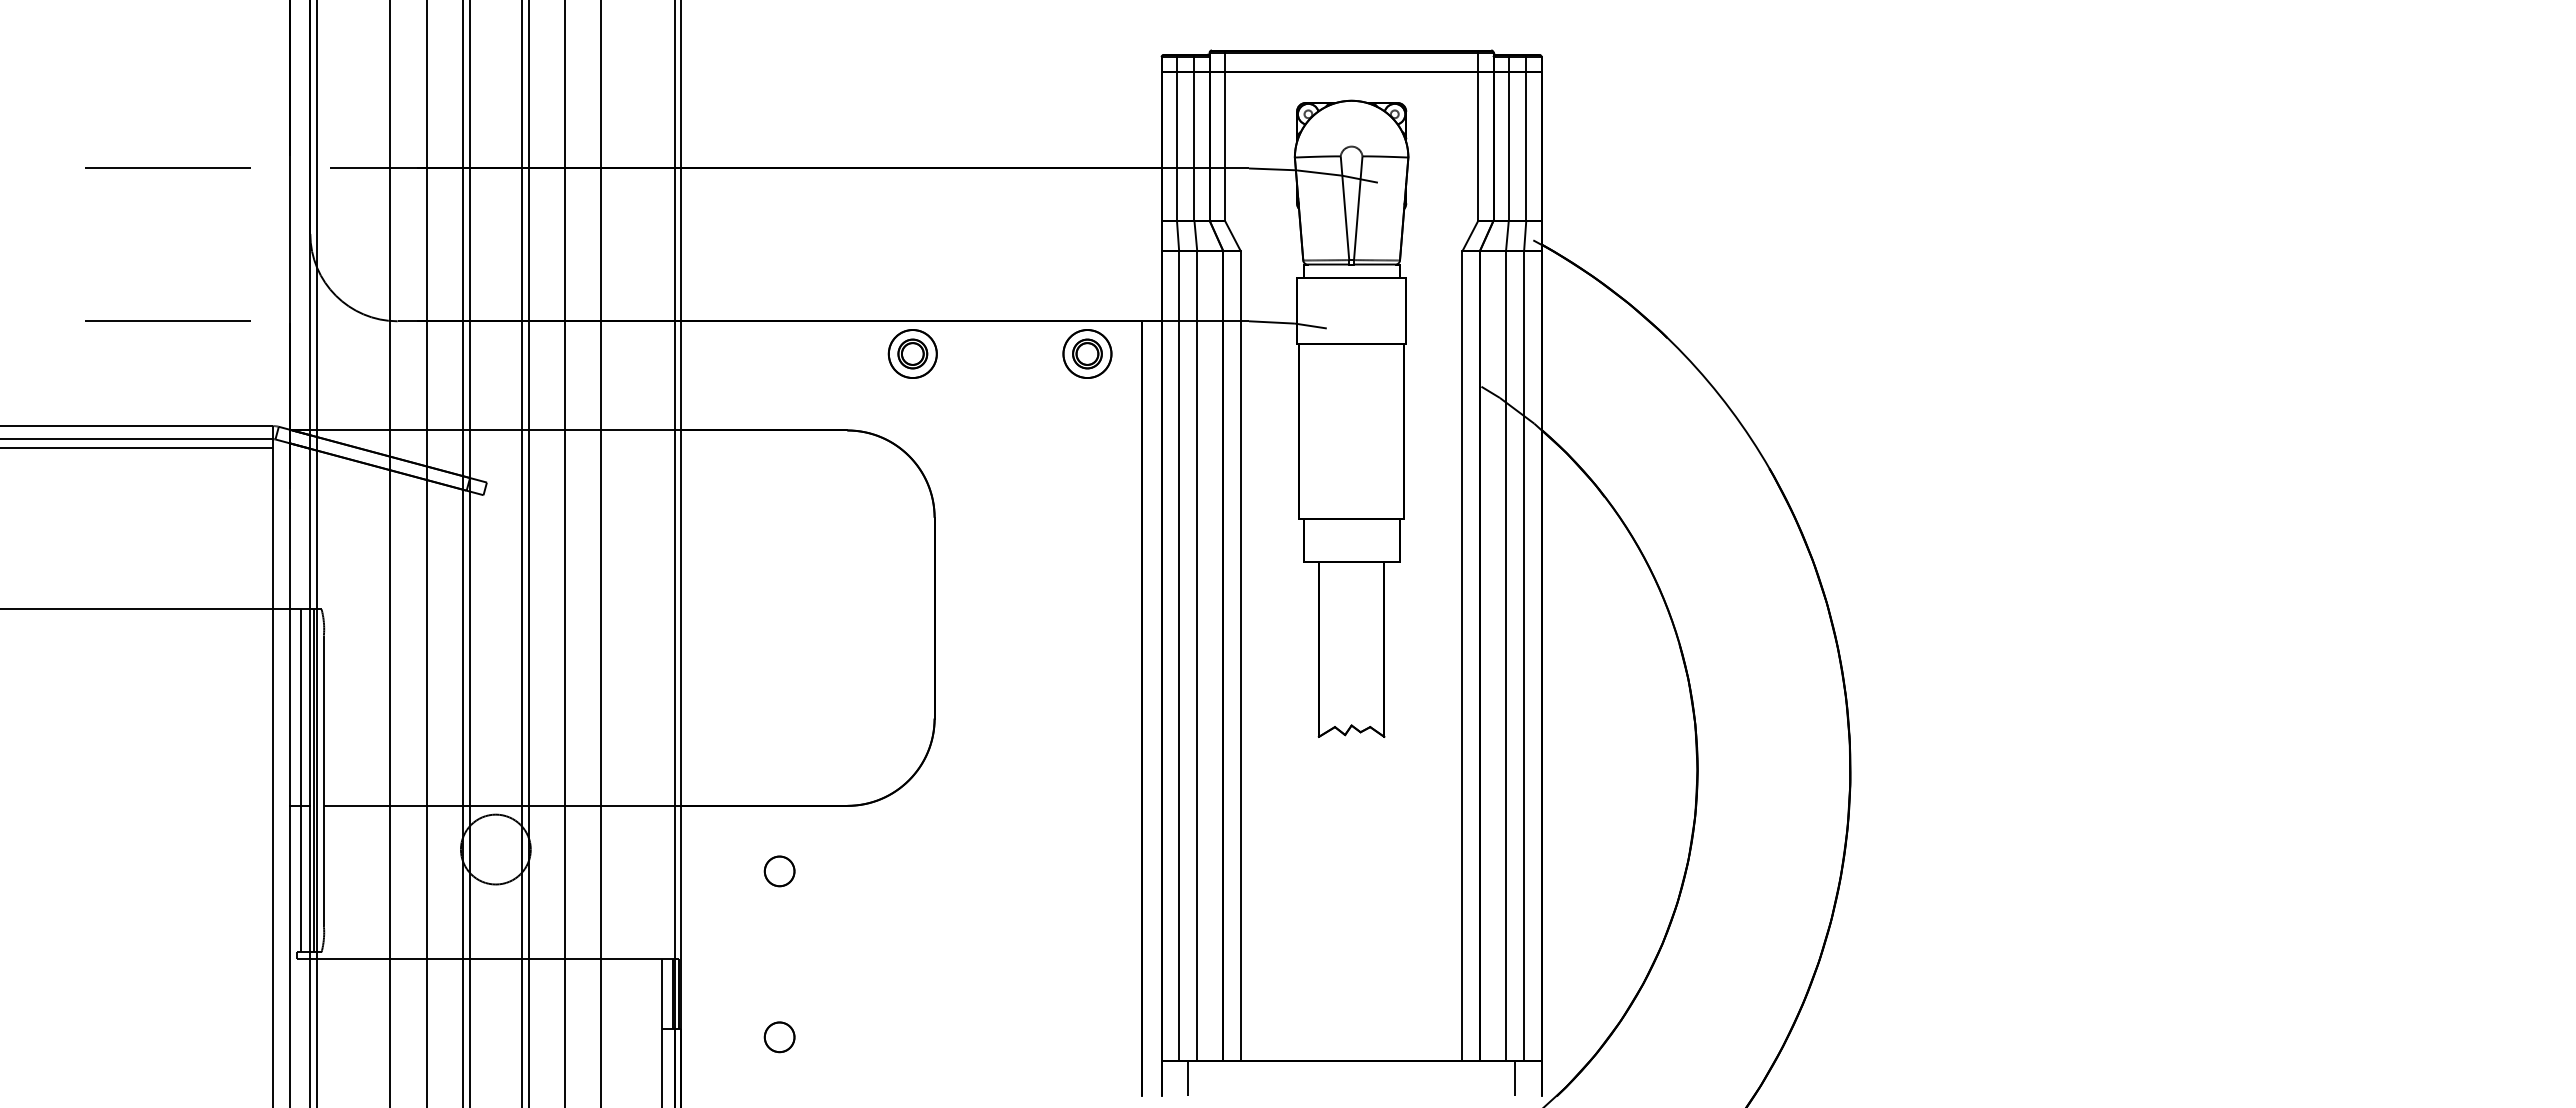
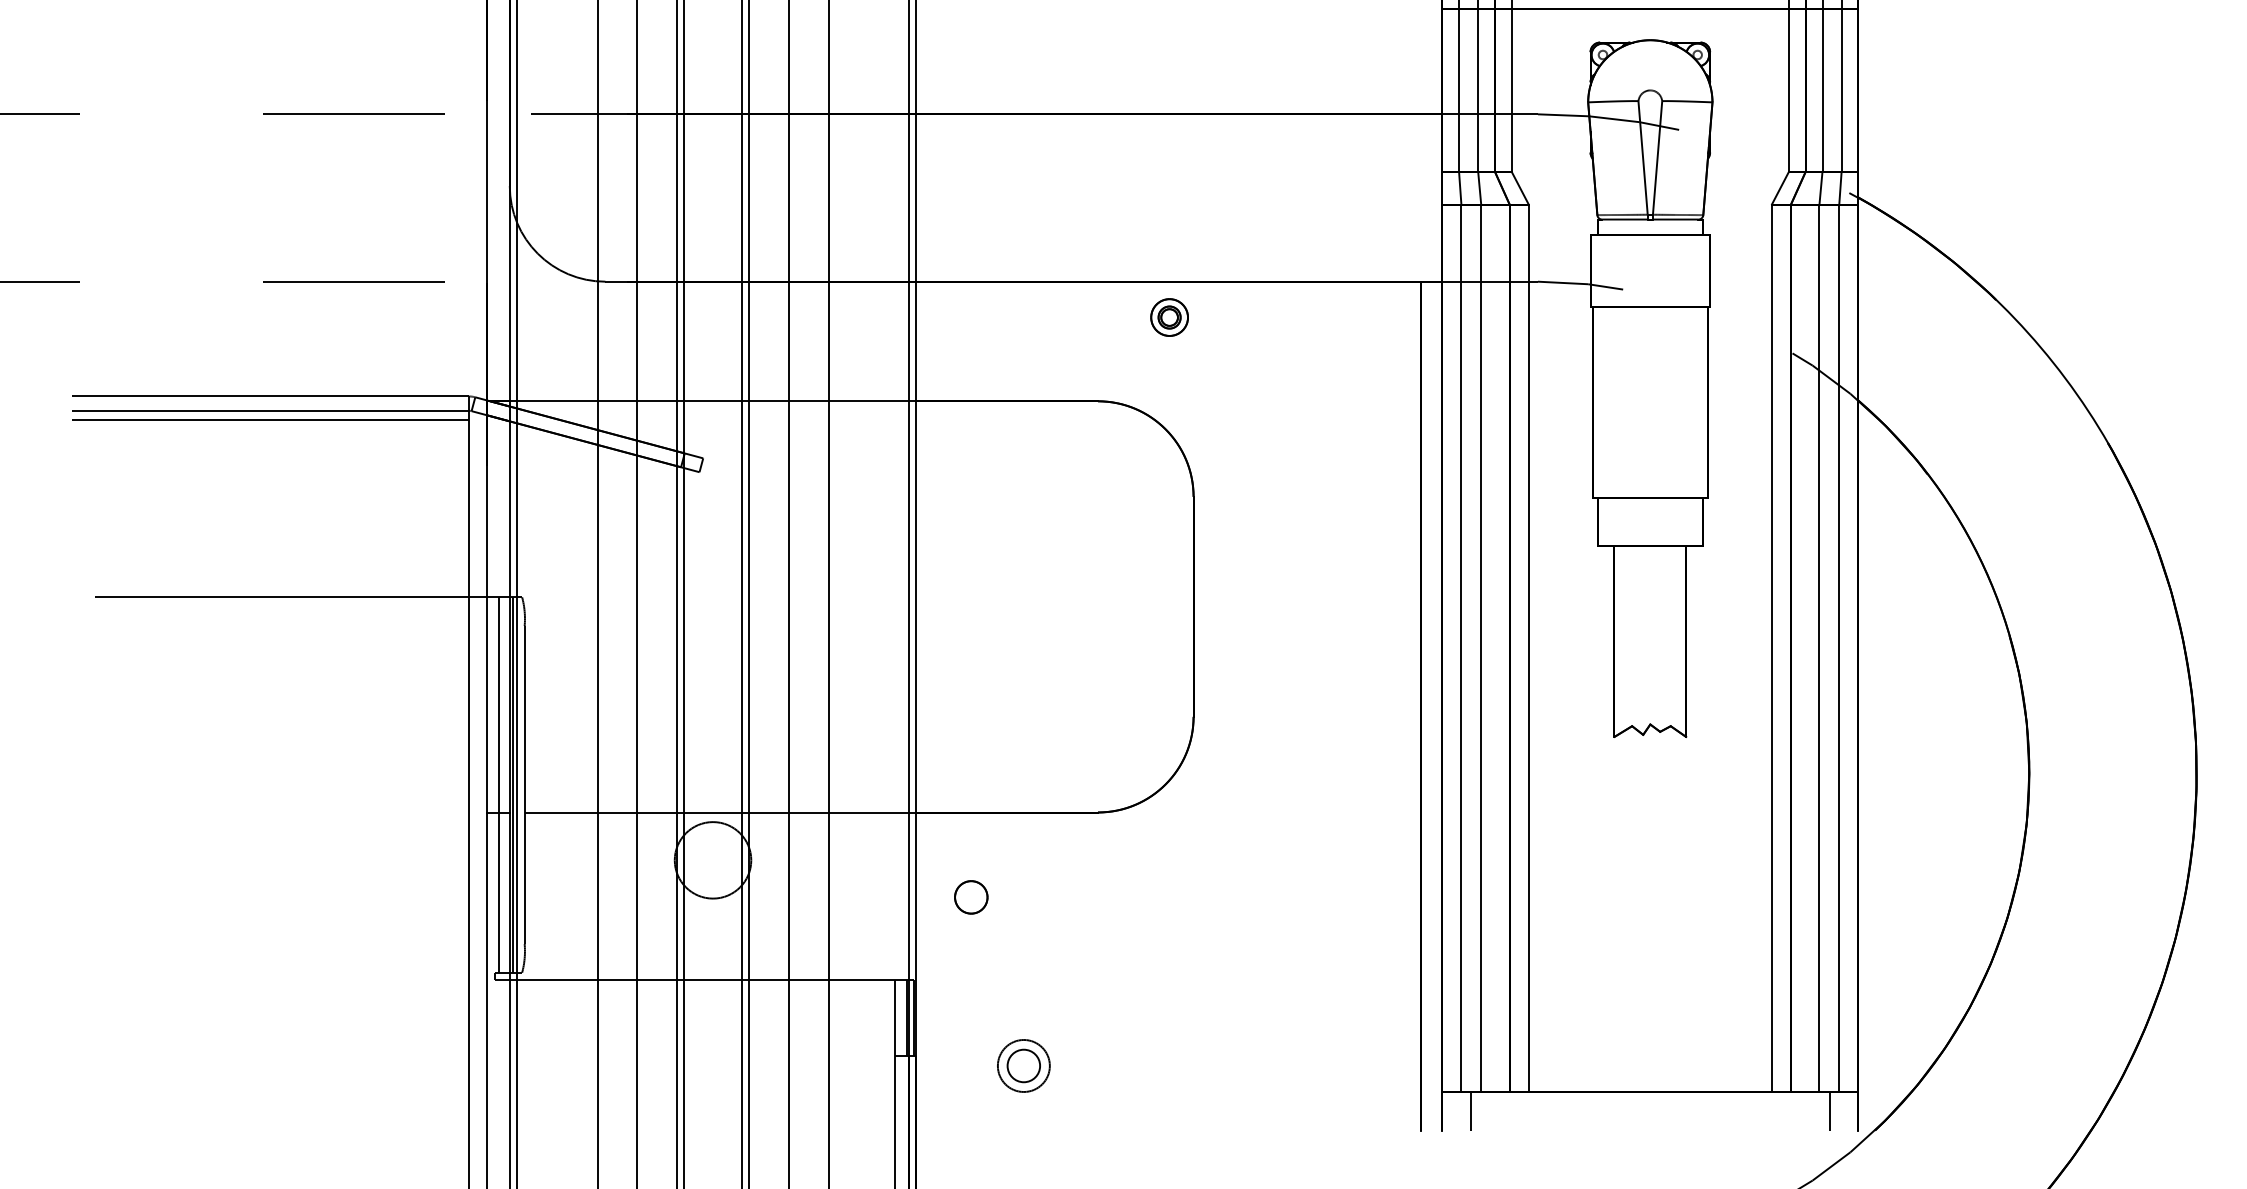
part: (912, 353) -> (1169, 316), size x0.7
part: (1087, 353) -> (1361, 316), removed
part: (779, 871) -> (971, 897), moved
circle: (779, 1037) -> (1023, 1066), size x1.6

